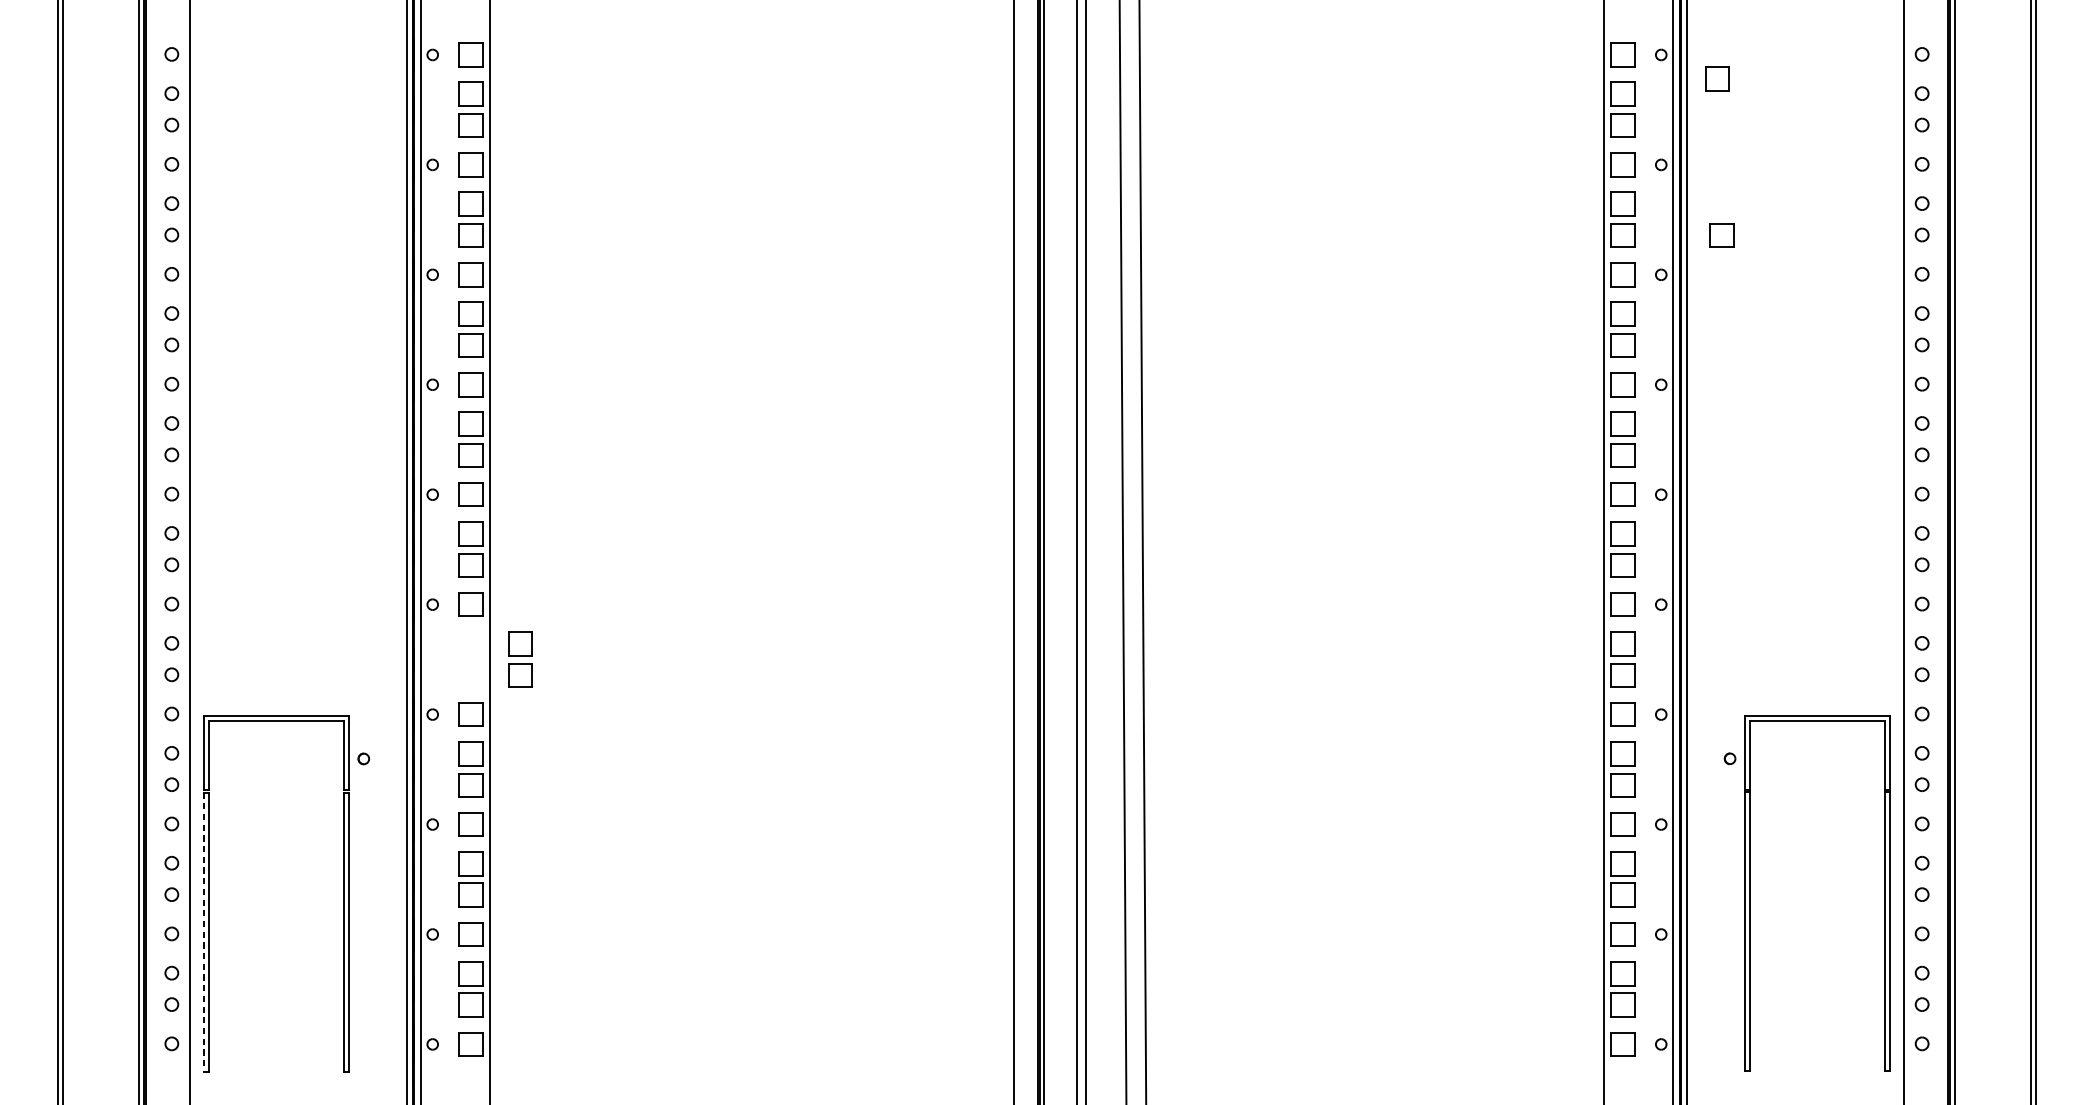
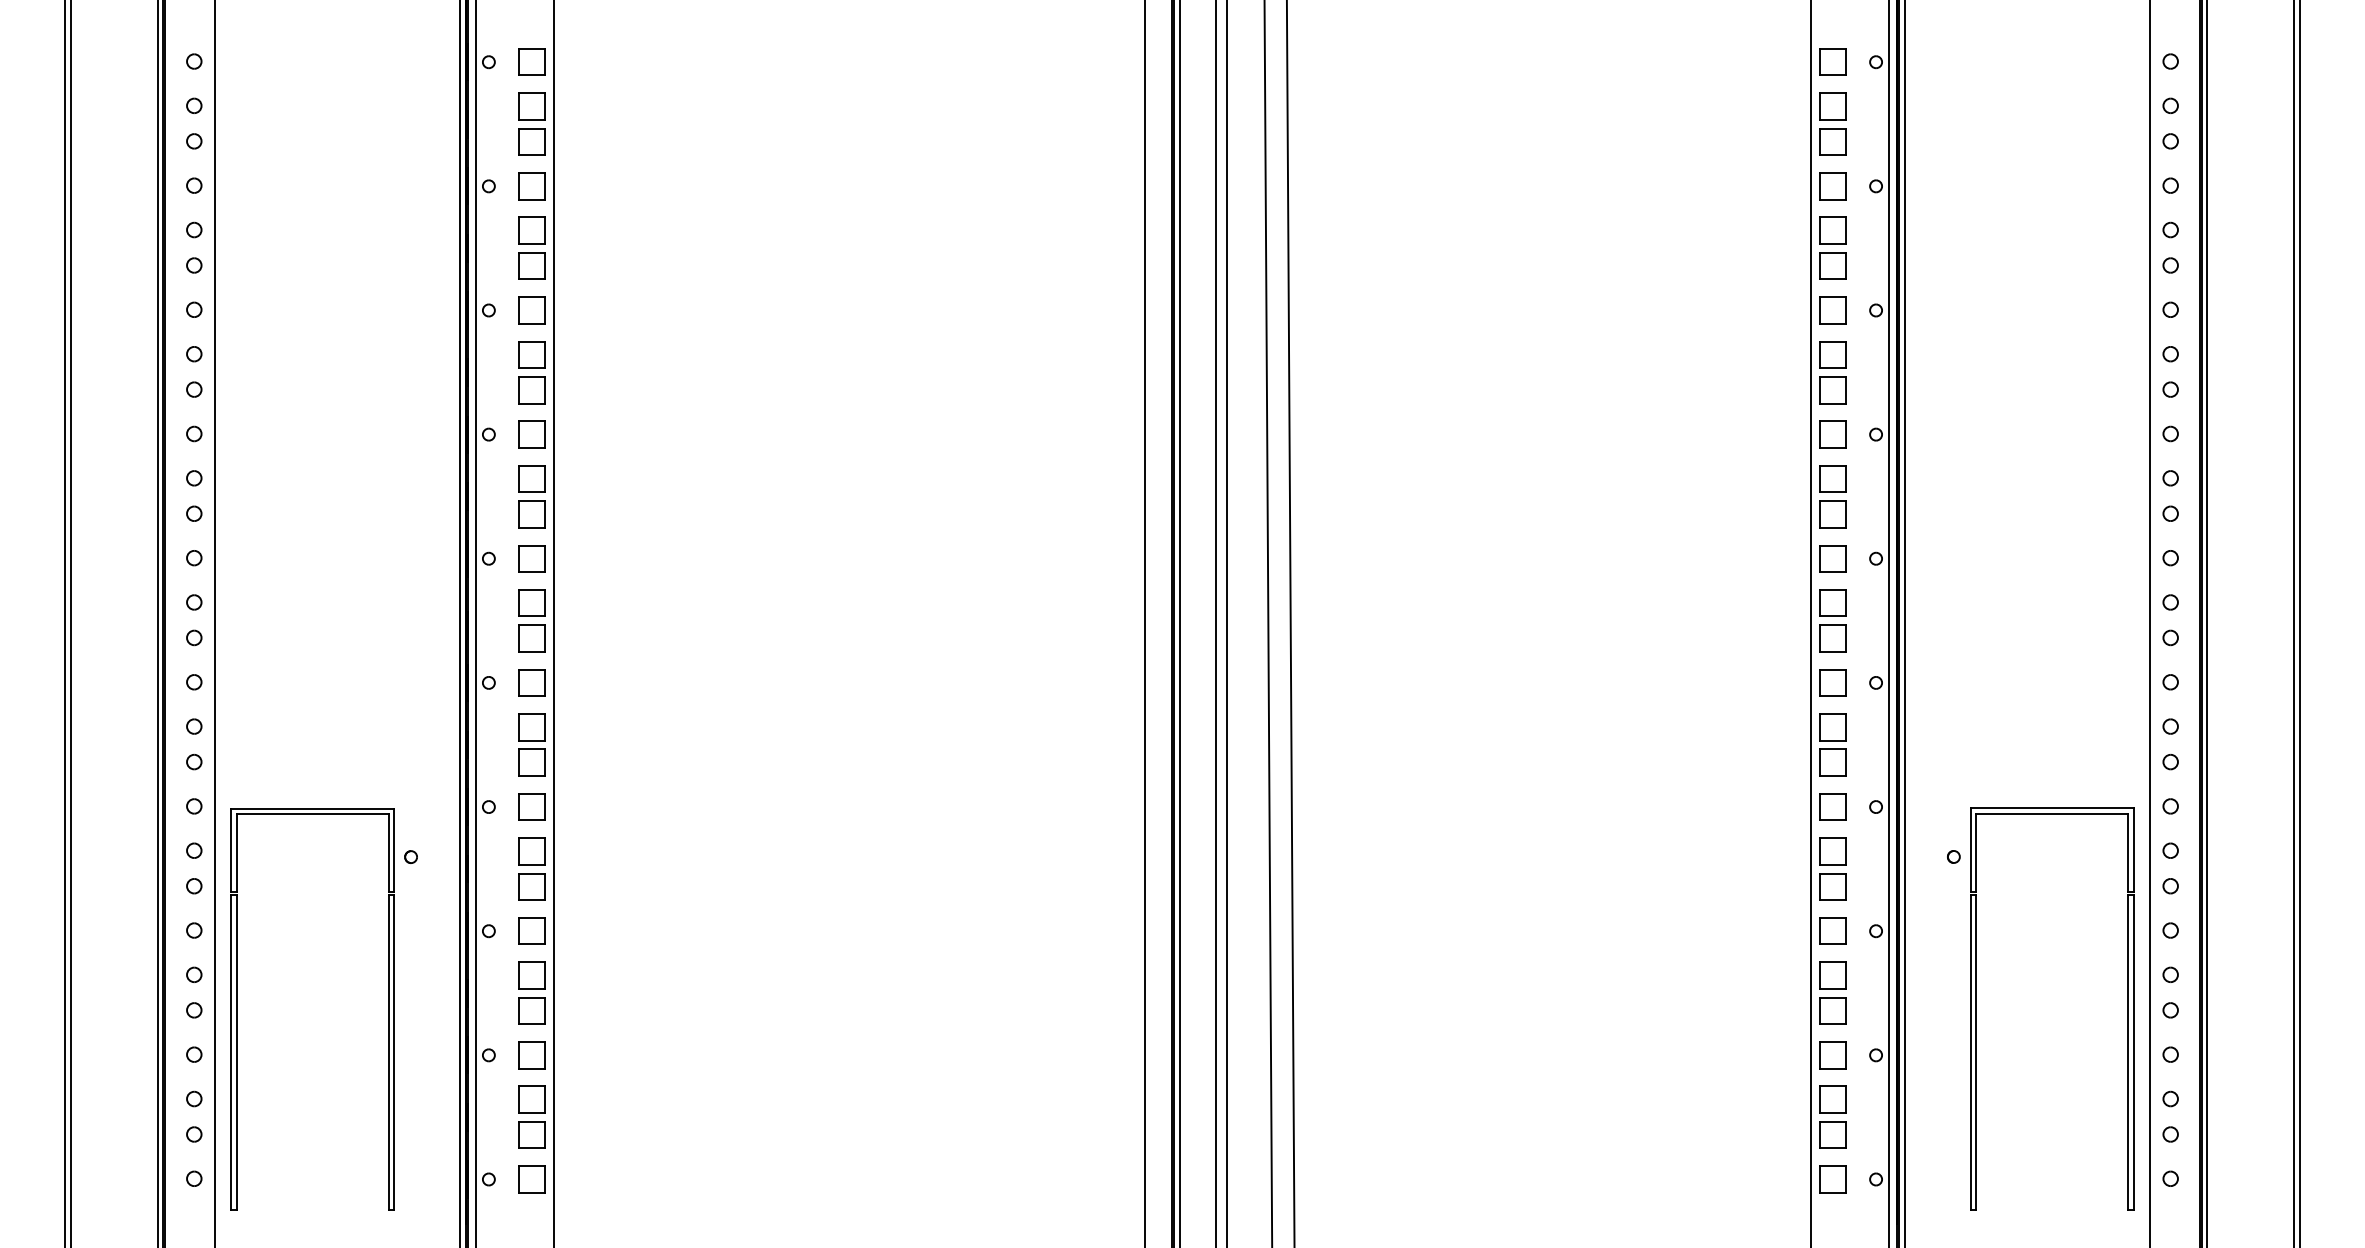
part: (1717, 78) -> (1939, 88), removed
part: (1721, 235) -> (1944, 265), removed
part: (520, 659) -> (531, 744), moved
line: (203, 931) -> (230, 1052), dashed -> solid

